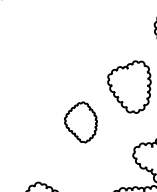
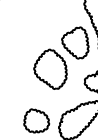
part: (81, 120) -> (50, 68), size x1.67

